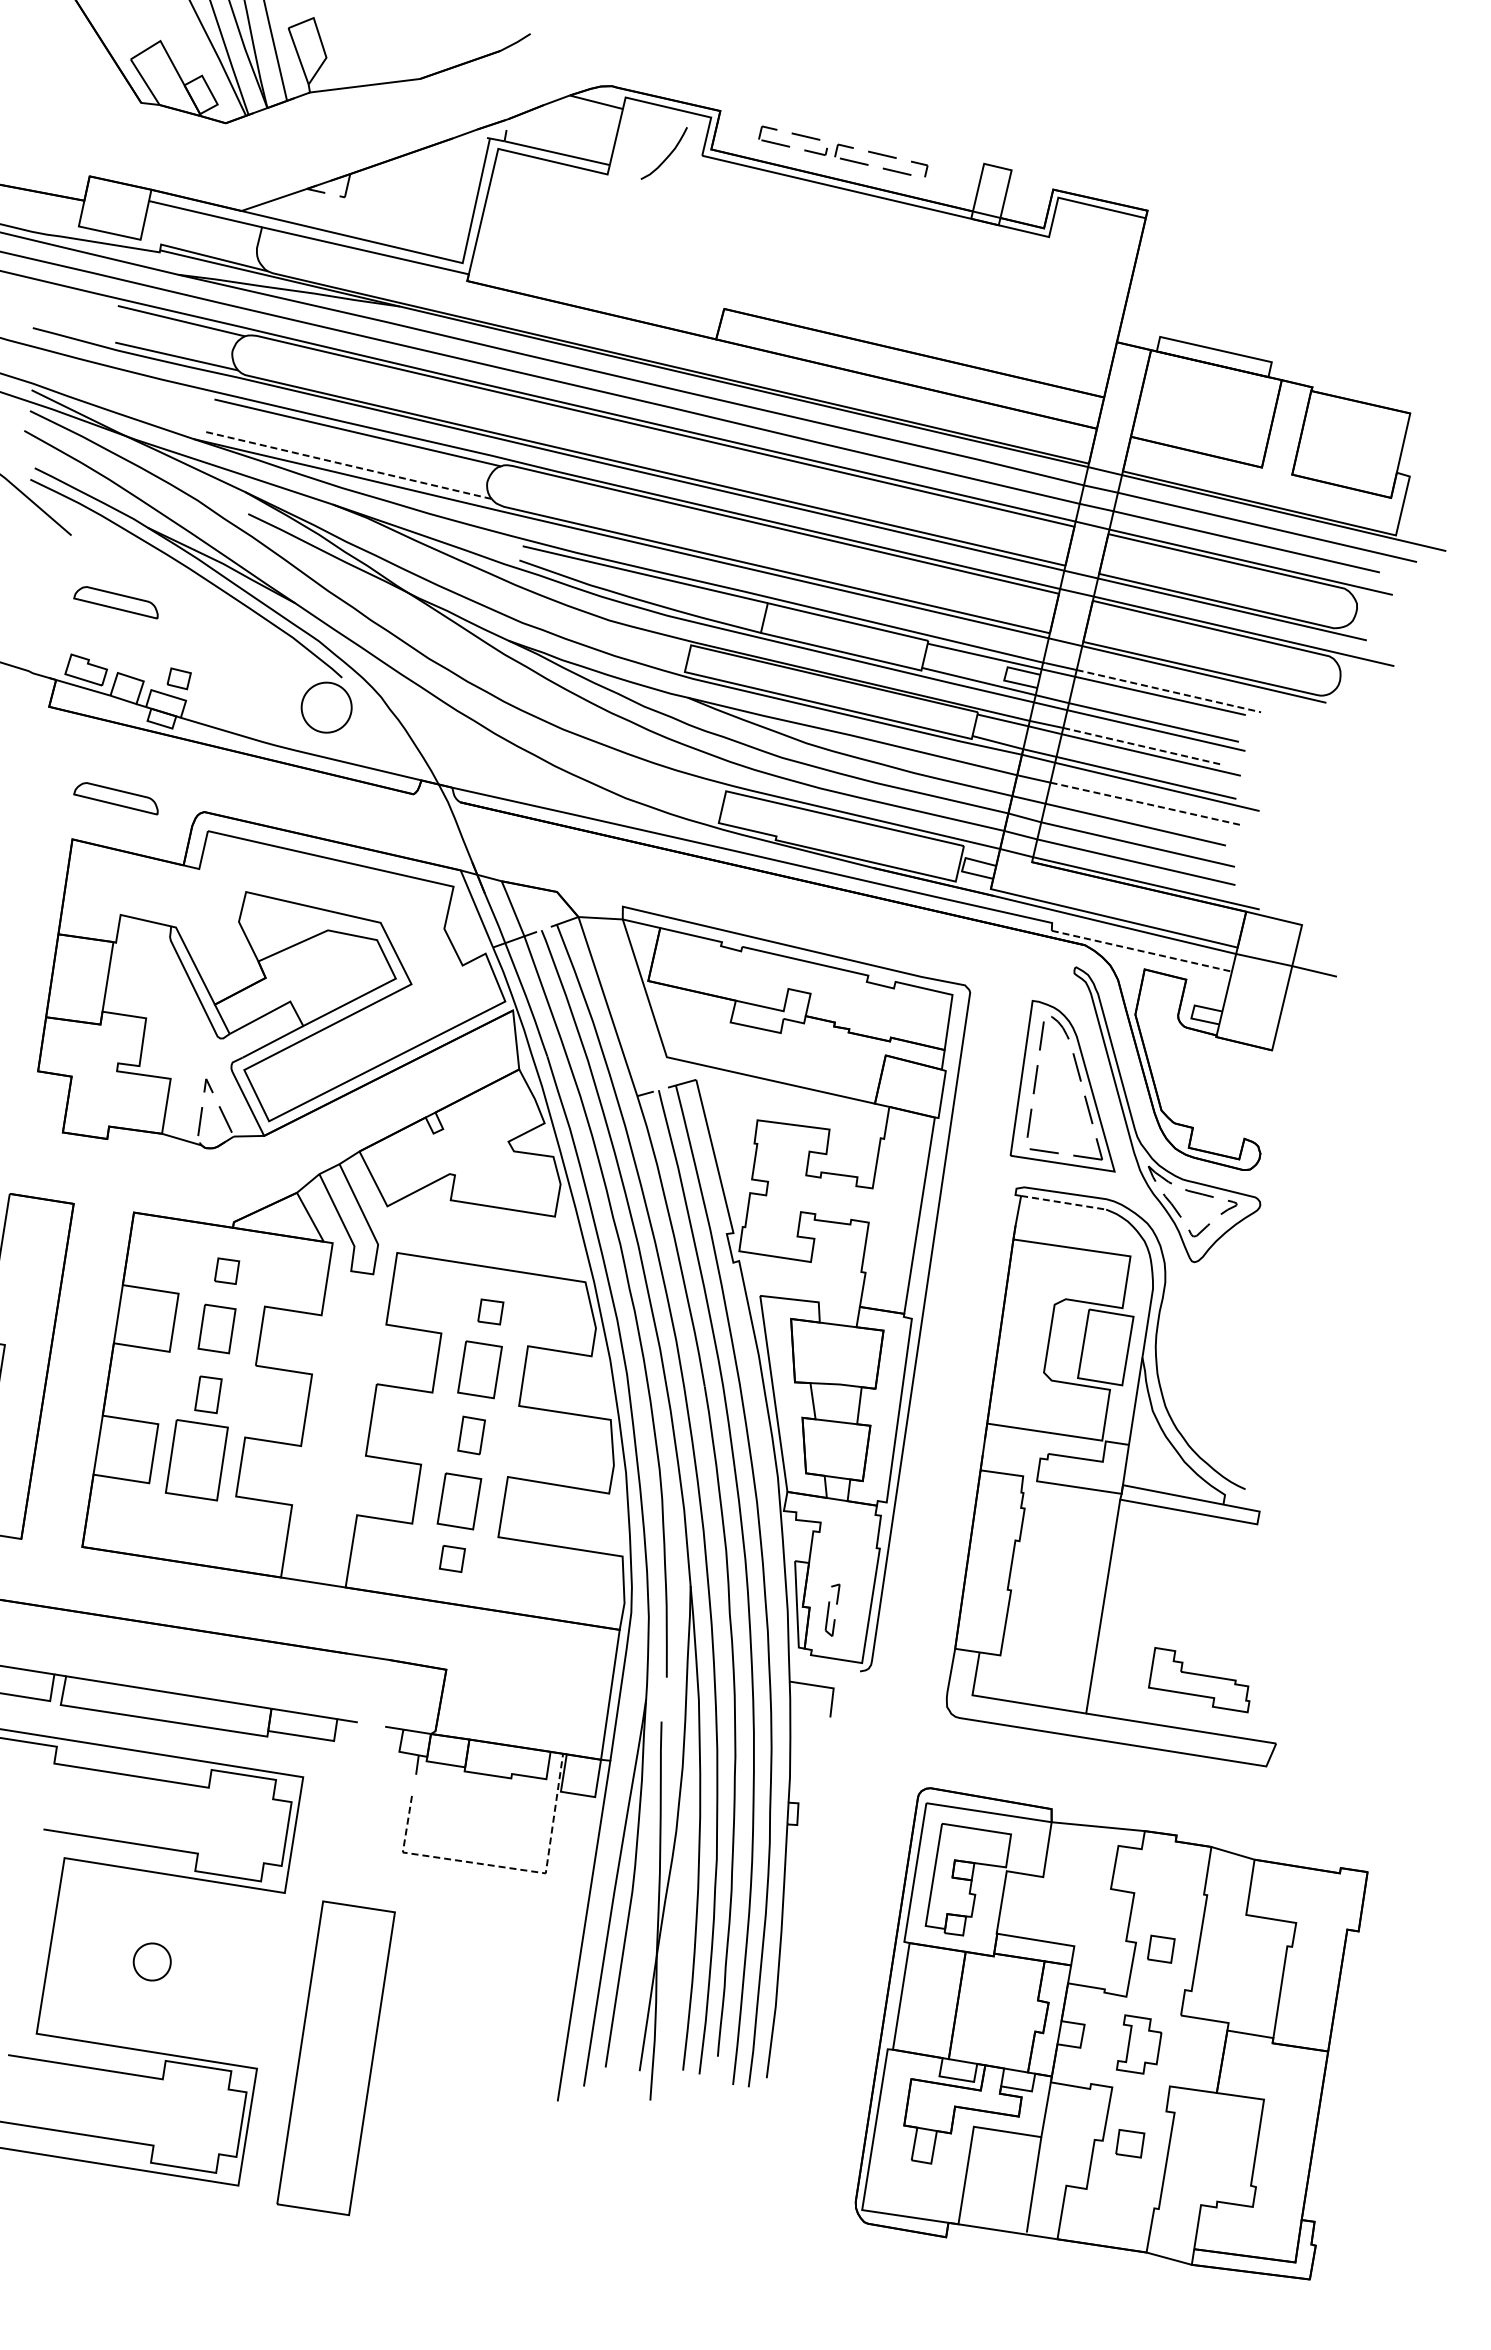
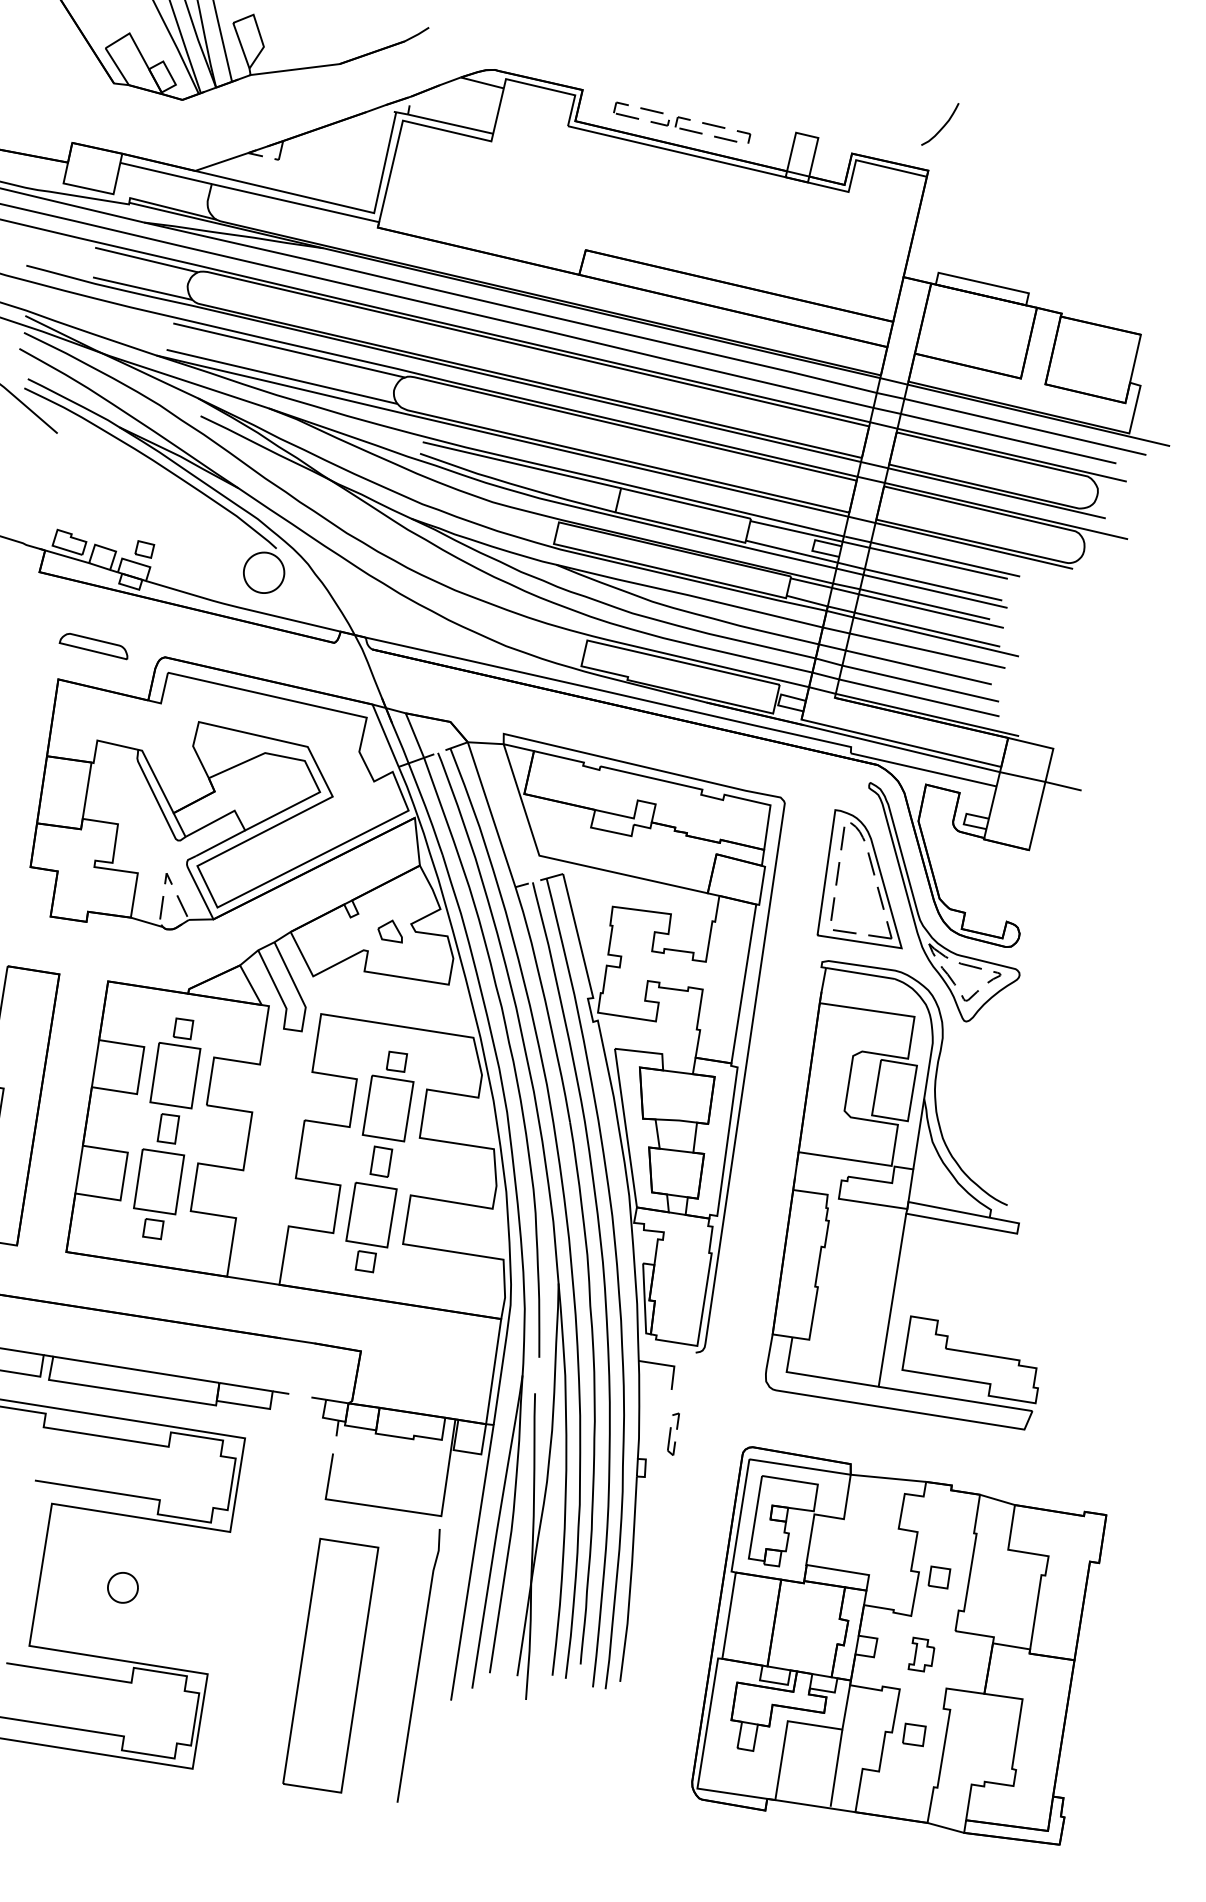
curve: (667, 155) -> (942, 126), moved
line: (349, 465) -> (282, 376), dashed -> solid
part: (115, 602) -> (93, 487), removed
line: (1168, 691) -> (945, 559), dashed -> solid
line: (1144, 746) -> (925, 604), dashed -> solid
line: (1147, 804) -> (928, 651), dashed -> solid
line: (1142, 951) -> (924, 770), dashed -> solid
part: (482, 1150) -> (390, 931), added
line: (1064, 1202) -> (861, 973), dashed -> solid
part: (216, 1328) -> (174, 1075), size x1.67
part: (479, 1369) -> (387, 1108), size x1.43
part: (459, 1501) -> (371, 1215), size x1.43
part: (189, 1518) -> (153, 1228), added
part: (832, 1609) -> (673, 1433), moved
part: (1198, 1679) -> (969, 1359), size x1.67
line: (505, 1867) -> (408, 1511), dashed -> solid
part: (1138, 2044) -> (921, 1654), size x0.71
part: (335, 2058) -> (330, 1665), moved
line: (517, 2058) -> (418, 1665), added

